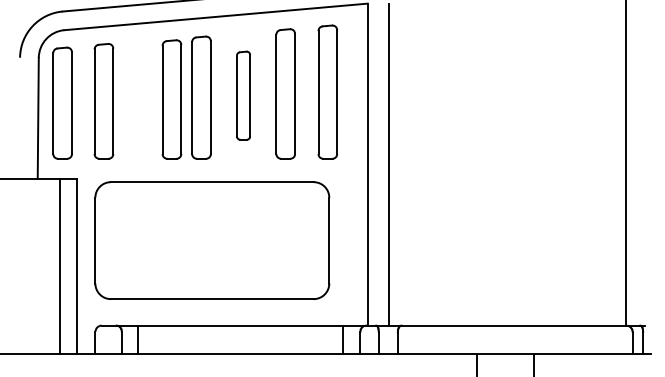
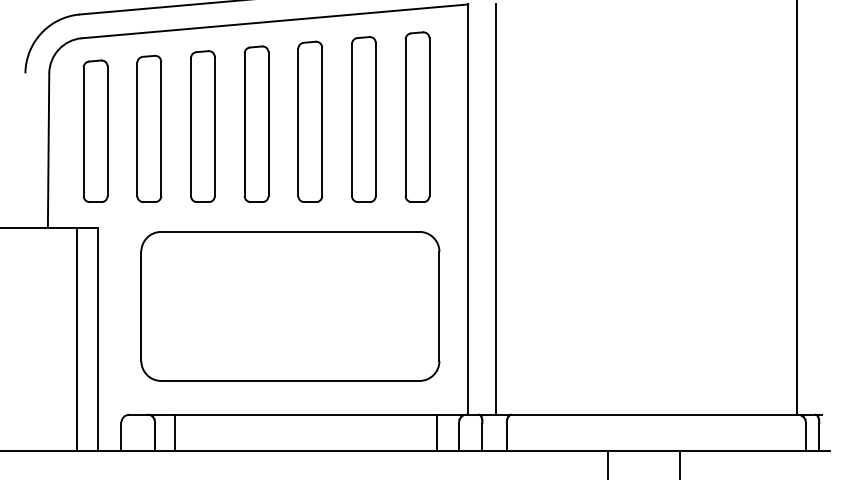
part: (243, 95) -> (309, 121), size x1.43
part: (171, 99) -> (202, 126), moved
part: (104, 100) -> (149, 128), moved
part: (62, 102) -> (95, 130), moved
part: (212, 240) -> (290, 306), moved

